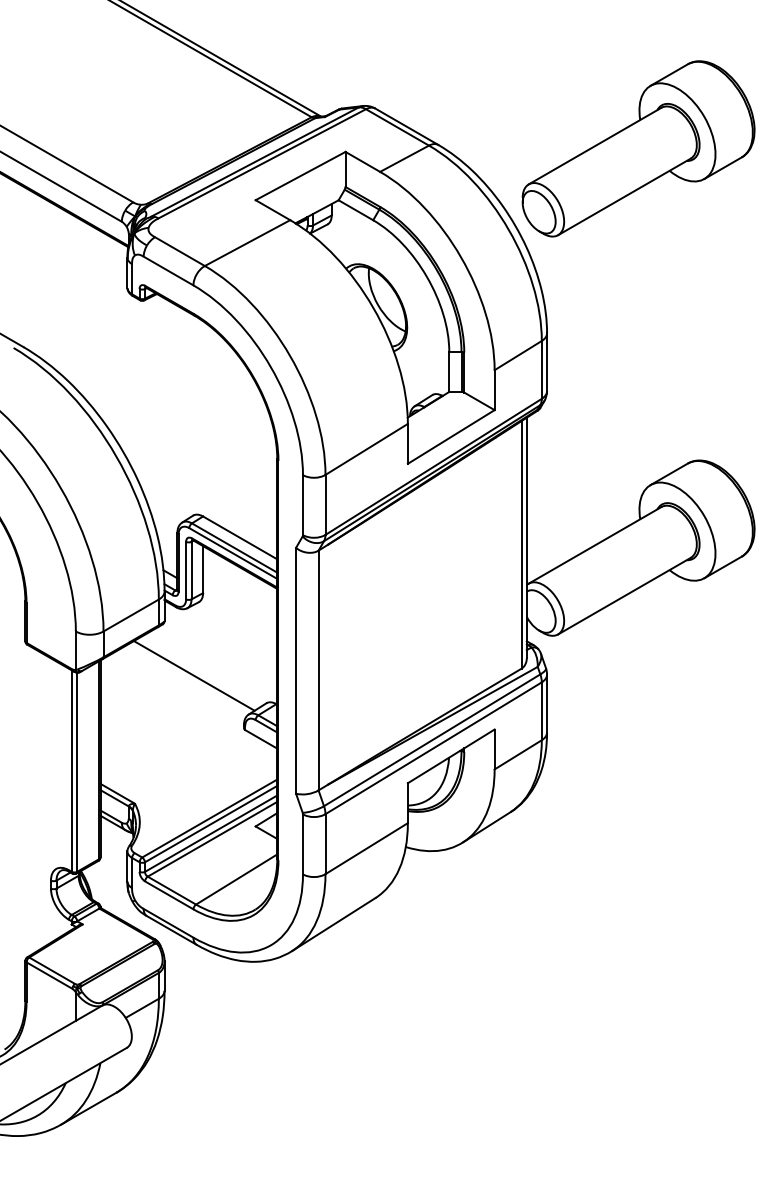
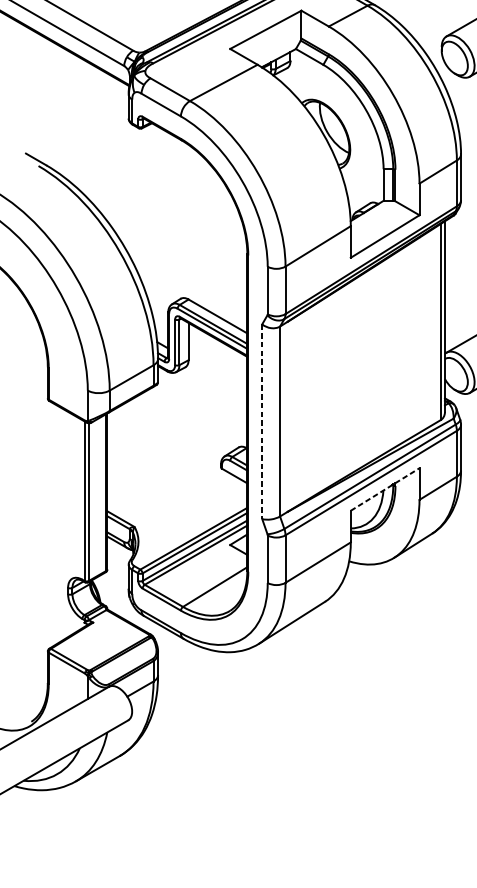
line: (296, 670) -> (262, 421), solid -> dashed
line: (193, 675) -> (180, 425), removed
line: (451, 756) -> (385, 489), solid -> dashed

